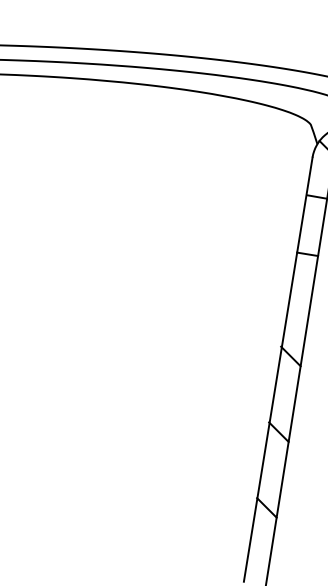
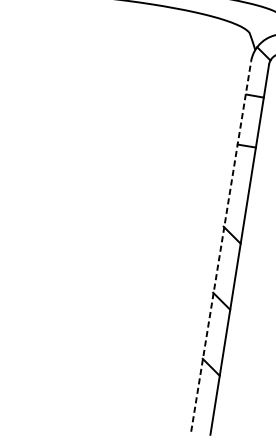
line: (278, 369) -> (221, 246), solid -> dashed

